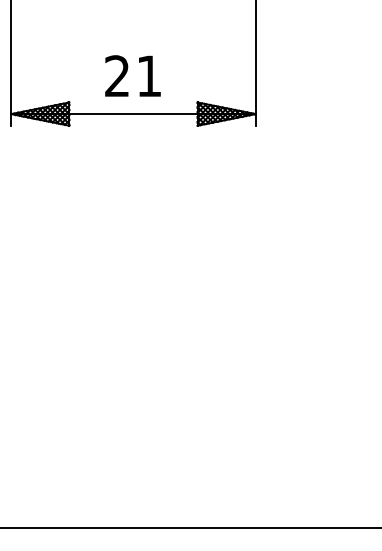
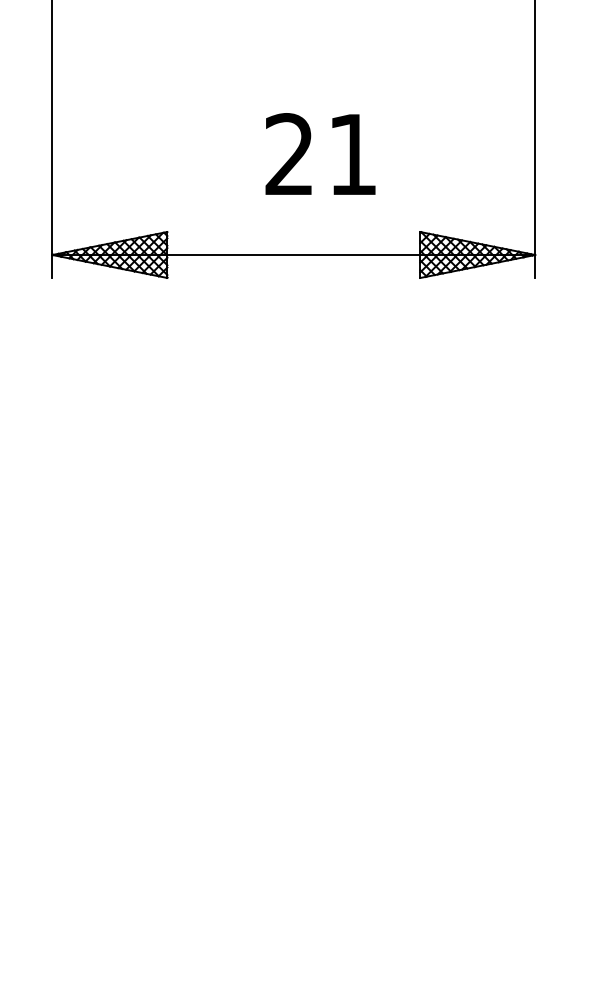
text: (132, 75) -> (319, 153), moved

